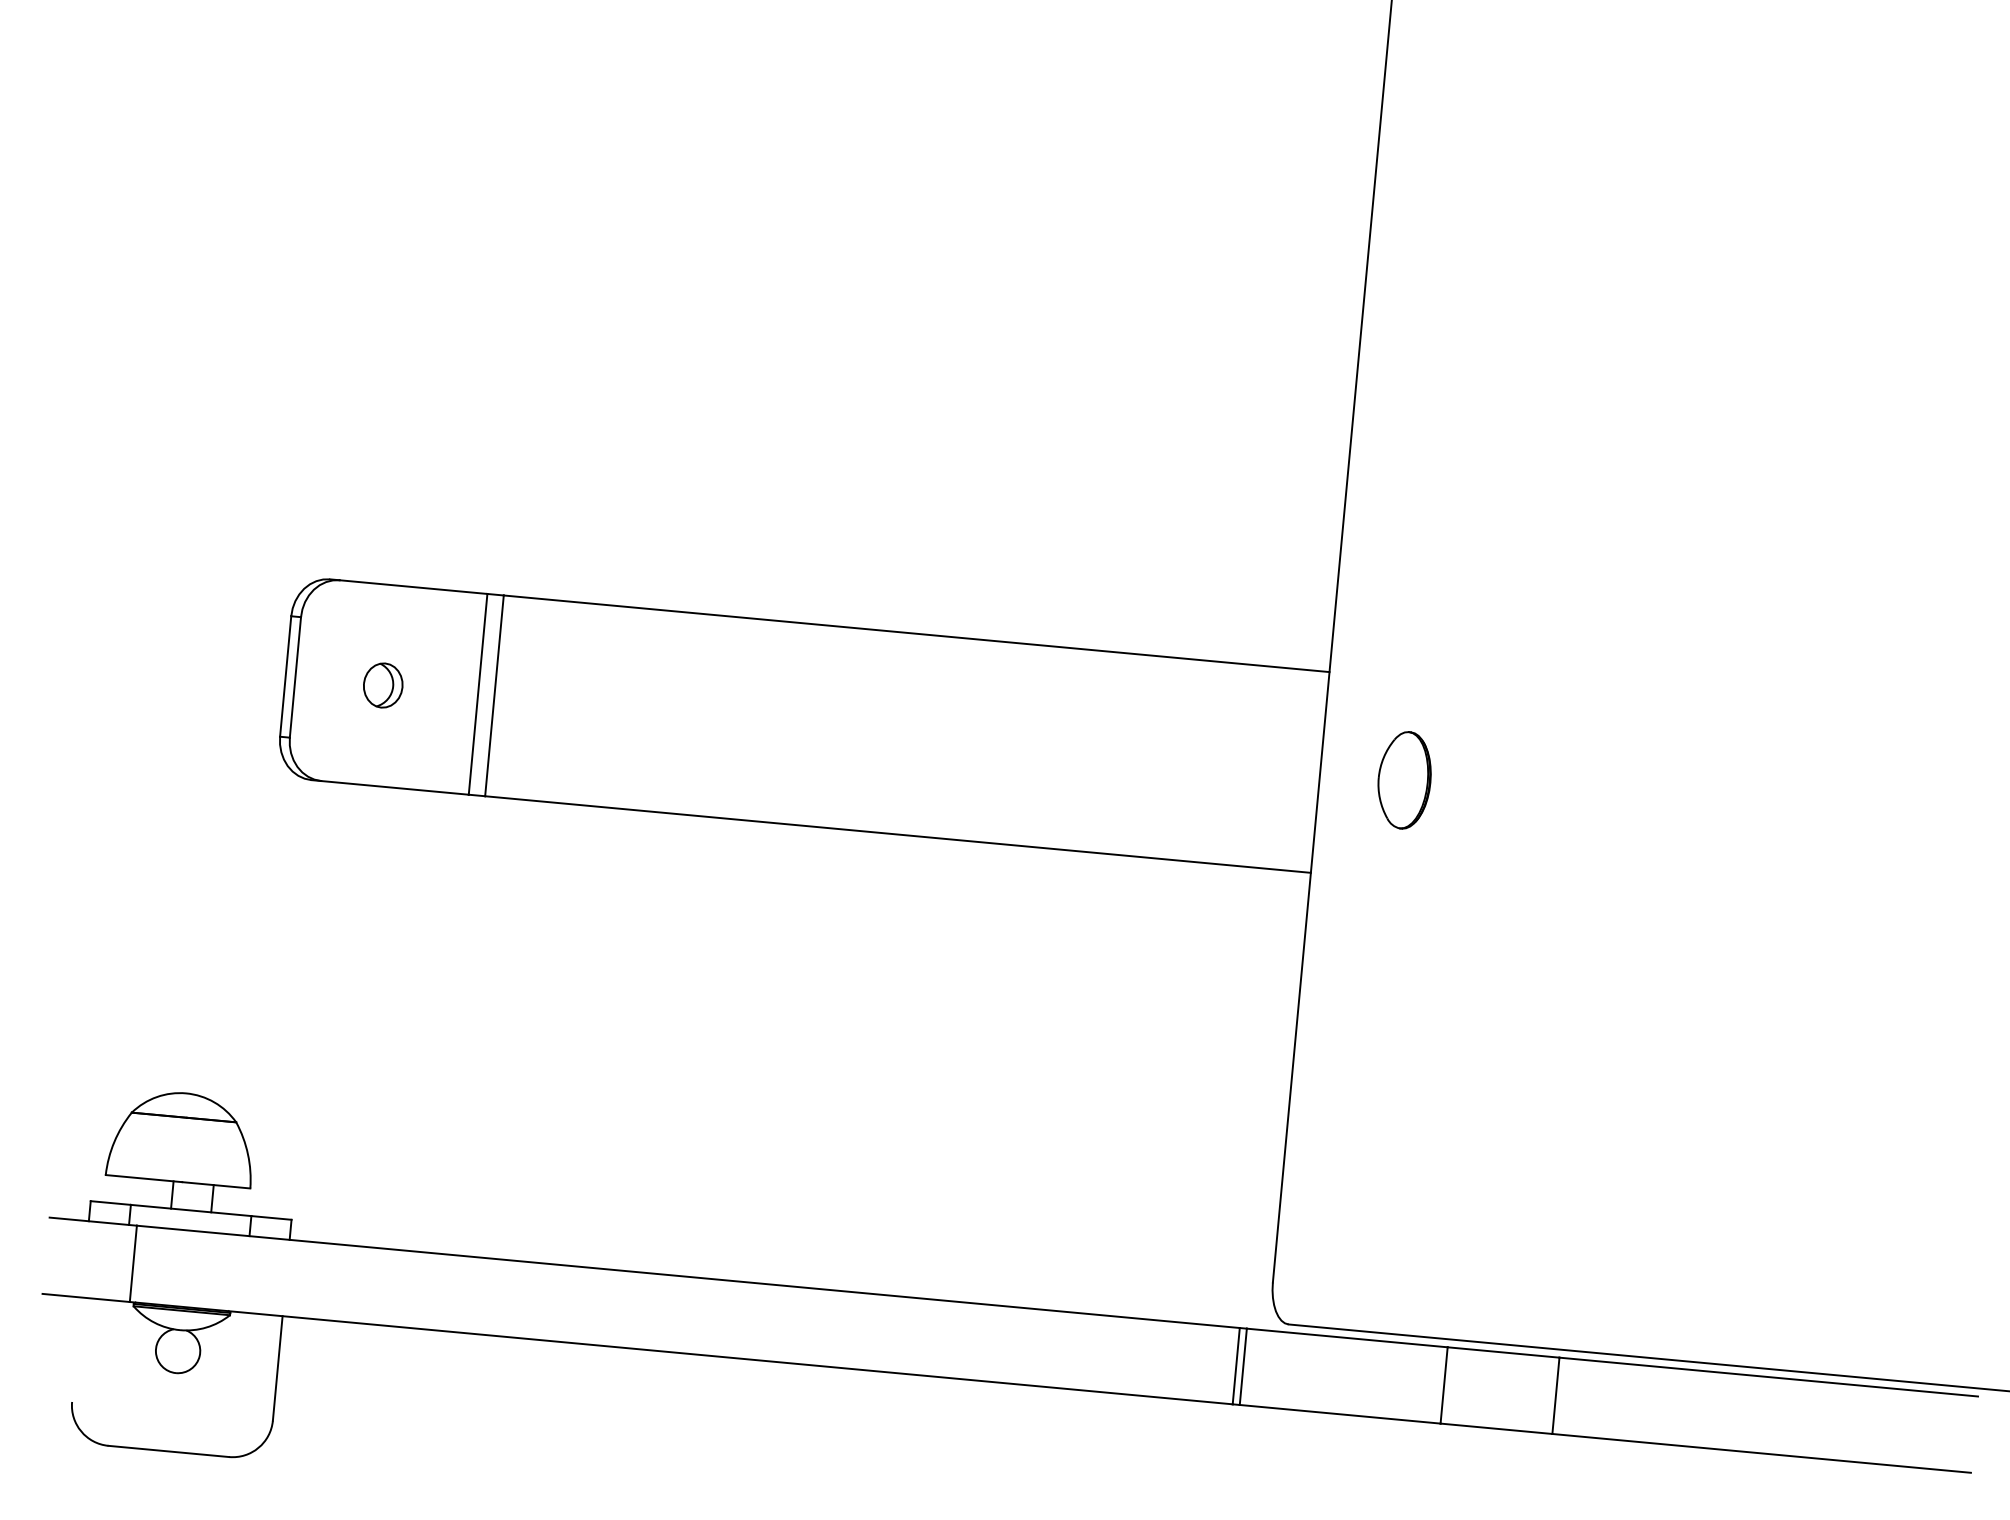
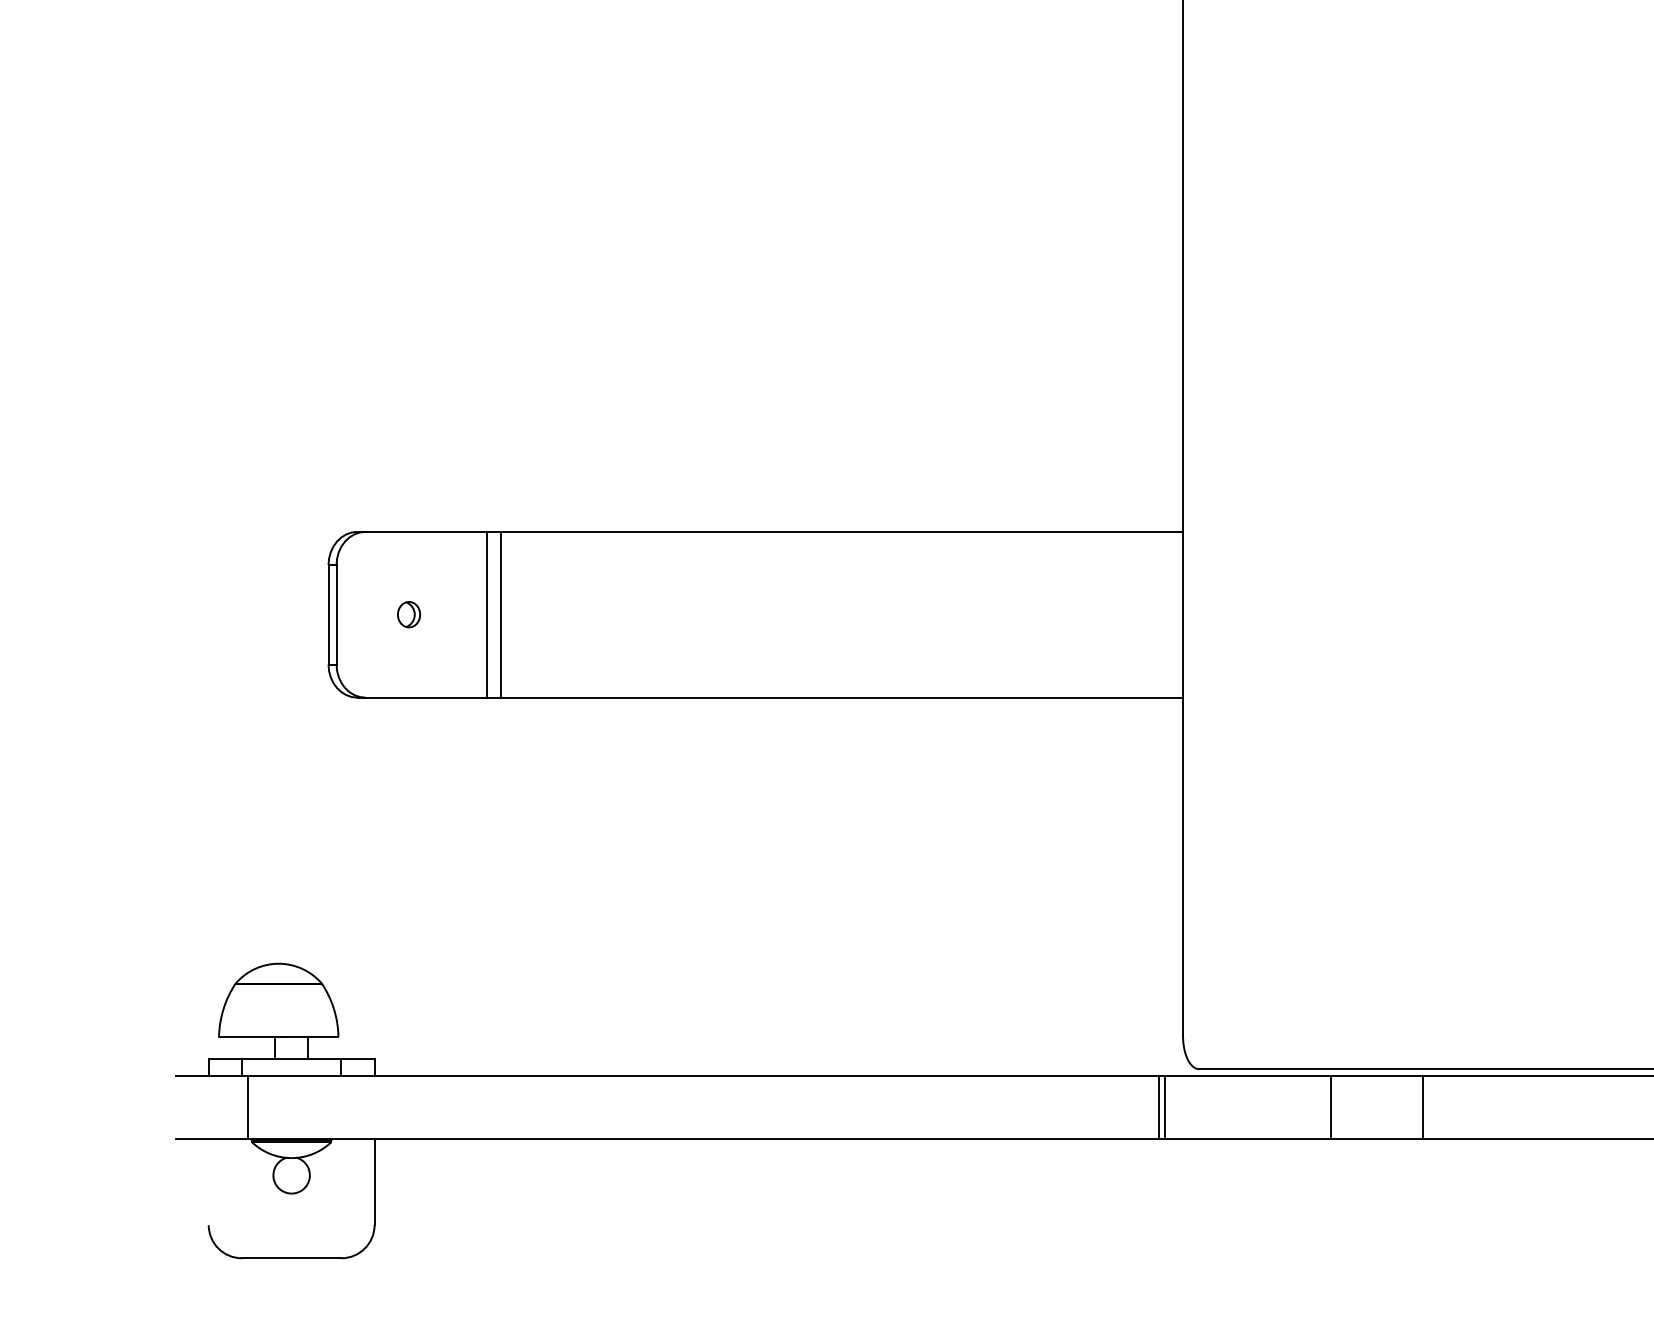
part: (382, 685) -> (408, 614), size x0.7
part: (1404, 779) -> (1252, 614), removed

